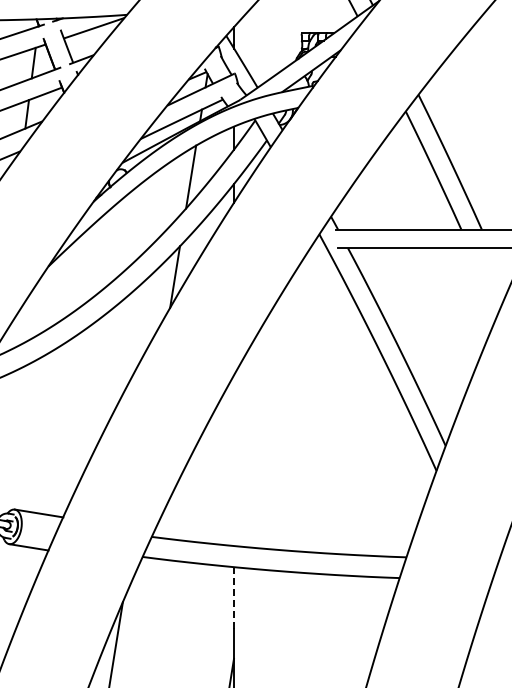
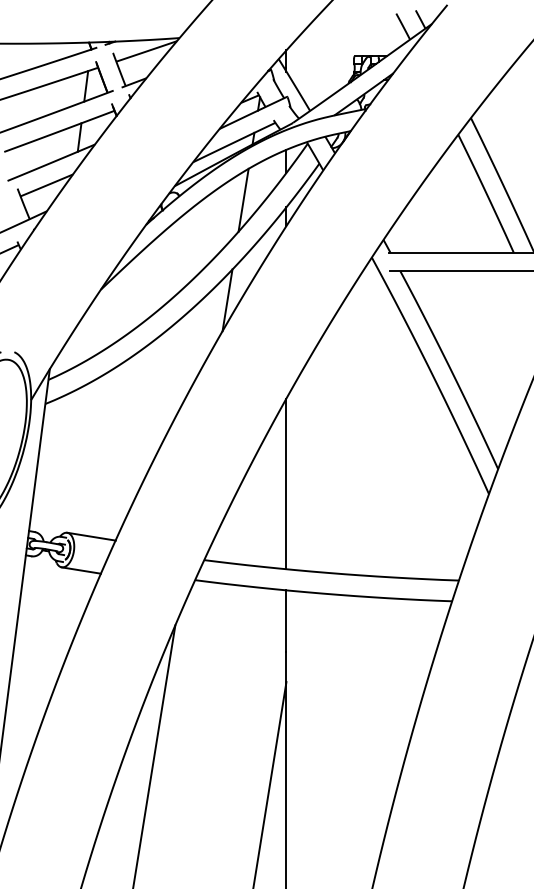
line: (234, 460) -> (286, 483), added
line: (234, 598) -> (286, 621), dashed -> solid

